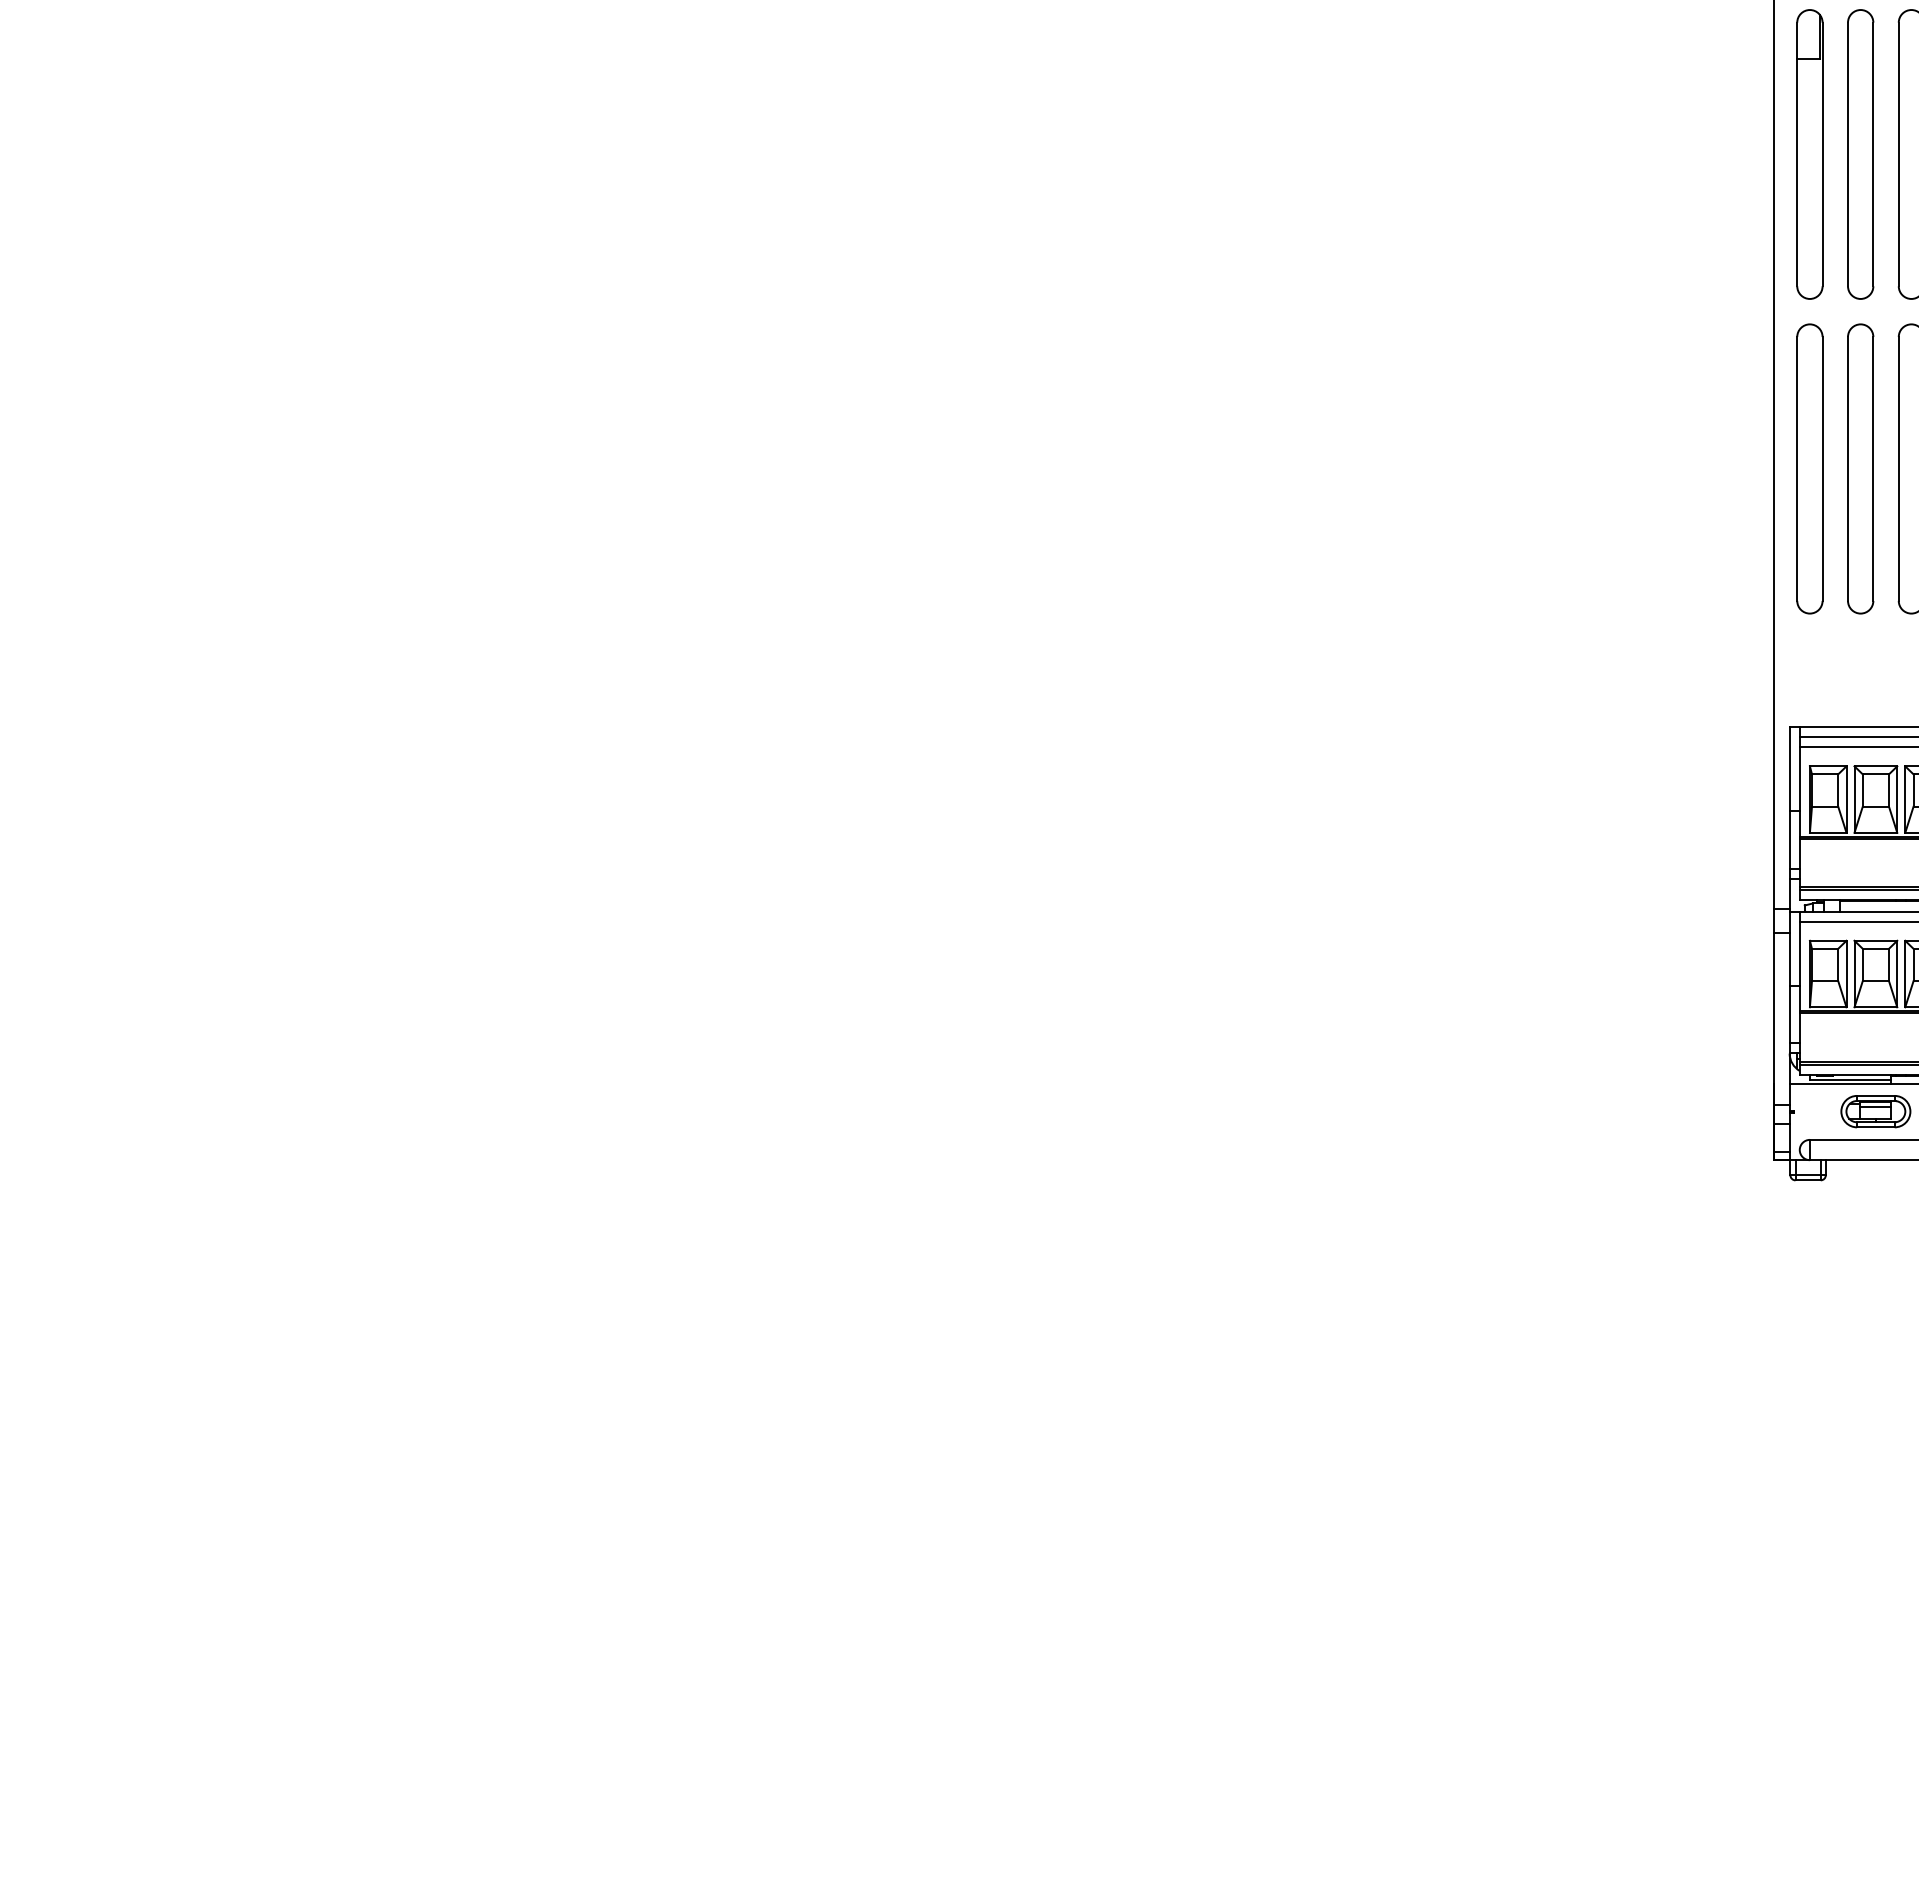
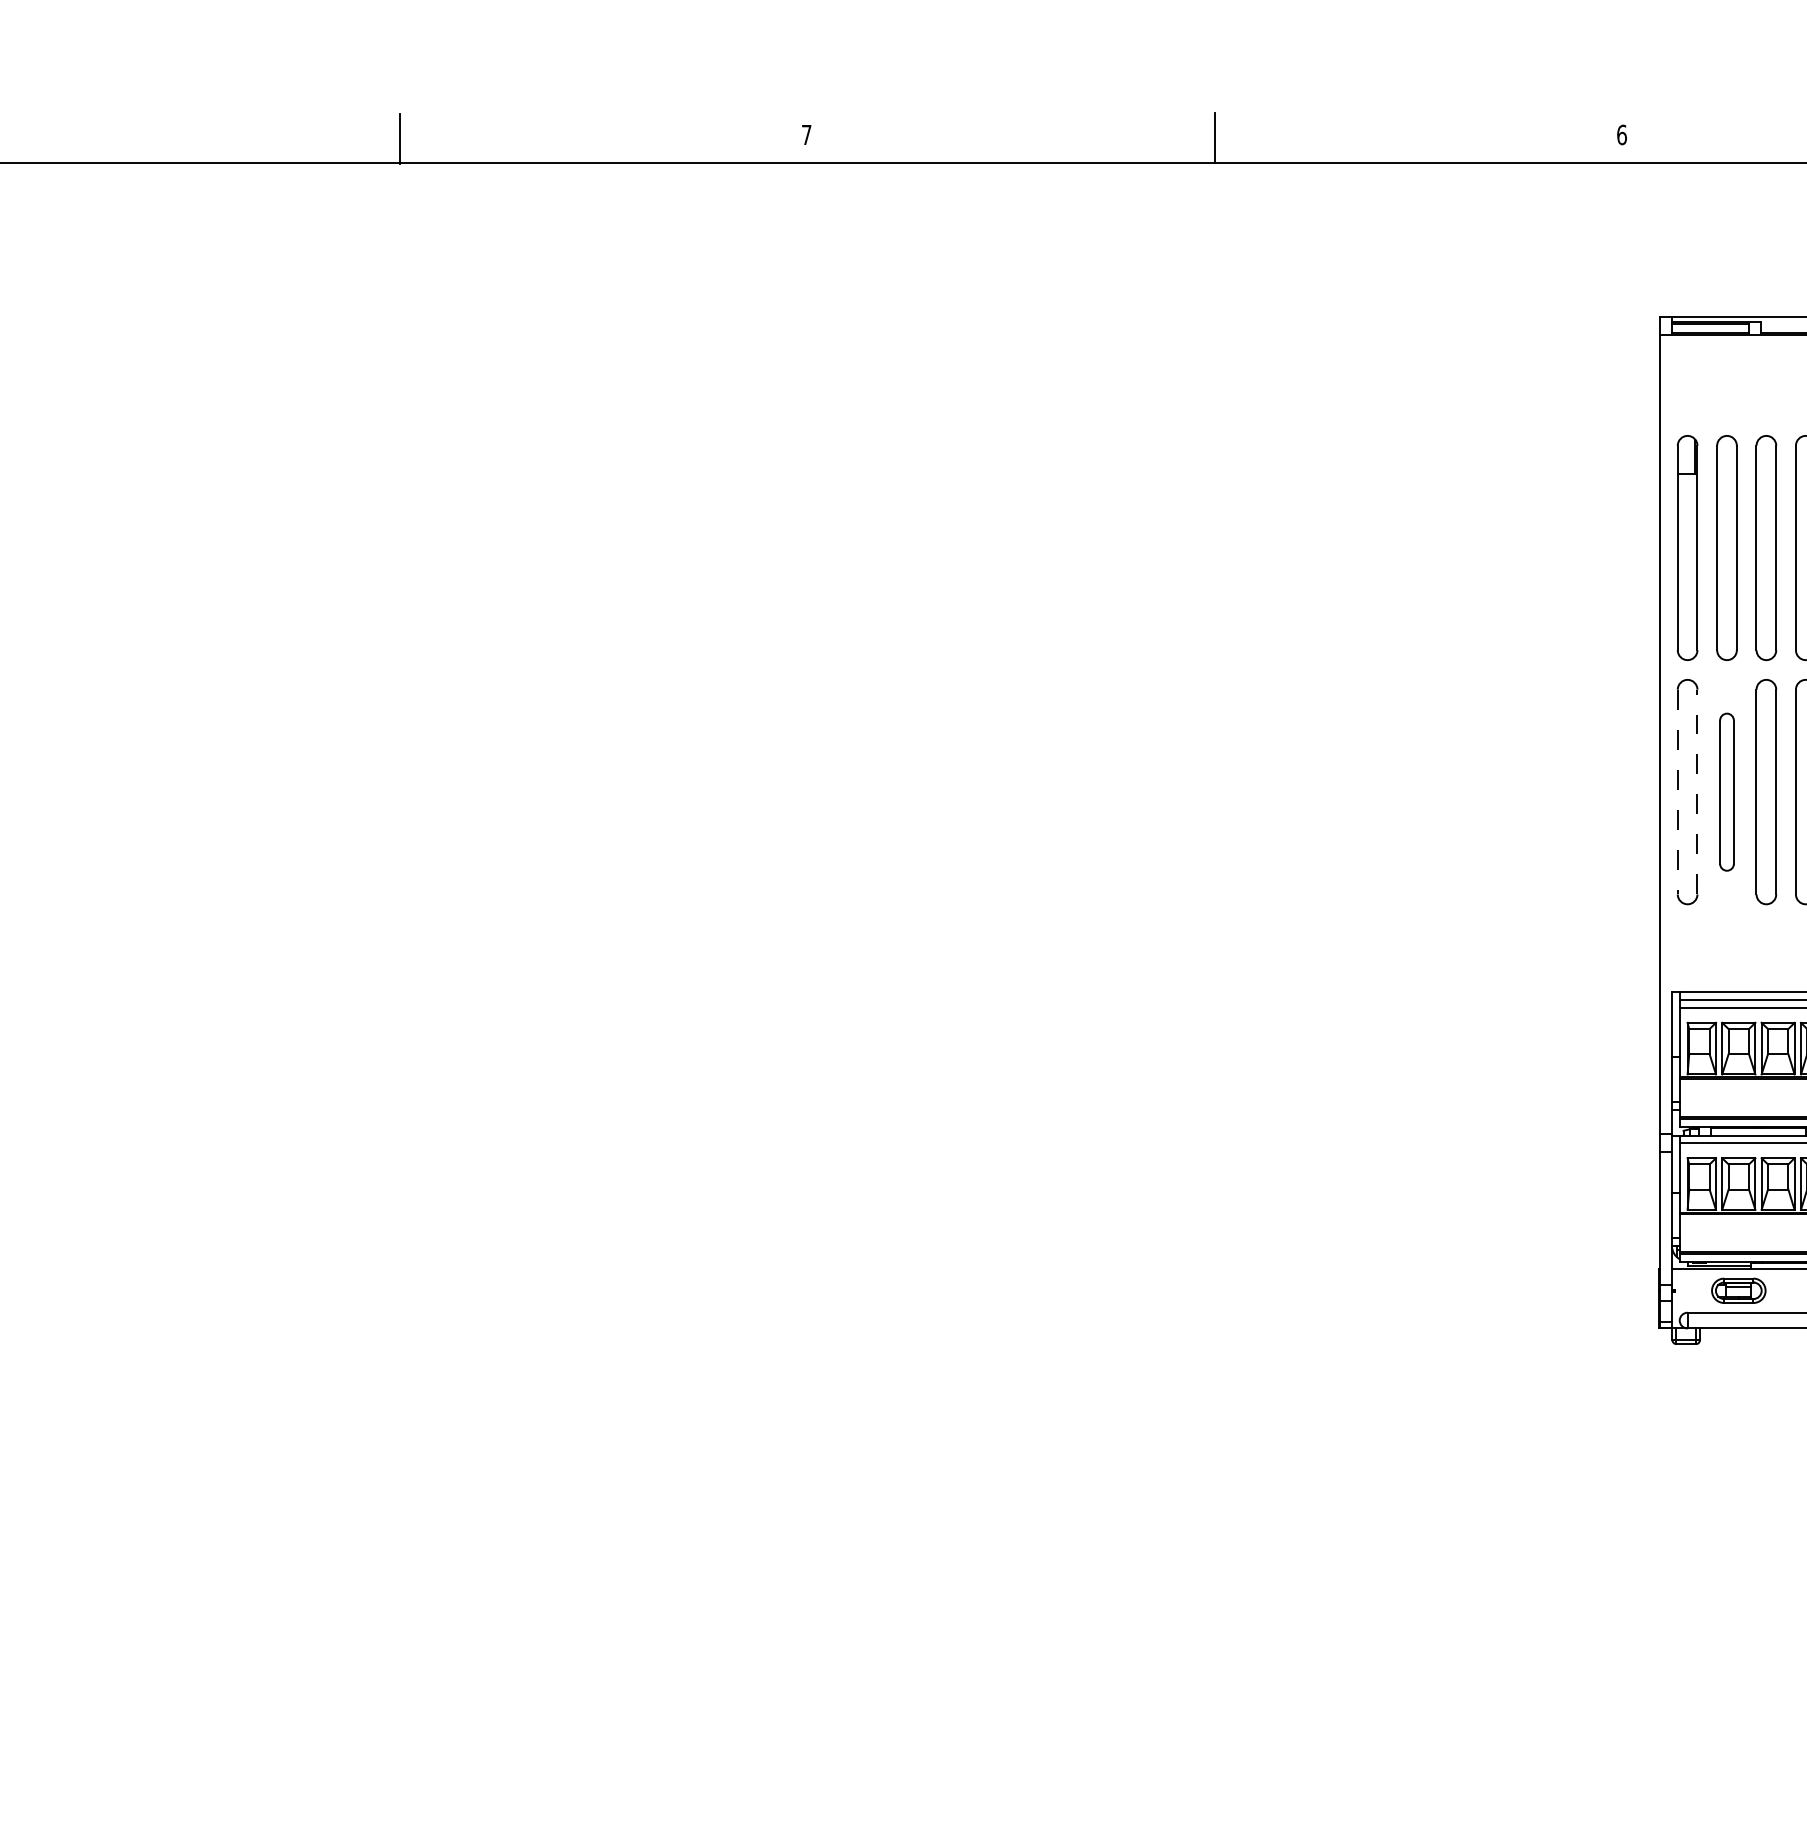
line: (1822, 468) -> (1697, 791), solid -> dashed
line: (1796, 469) -> (1677, 792), solid -> dashed
part: (1860, 469) -> (1726, 792), size x0.7

